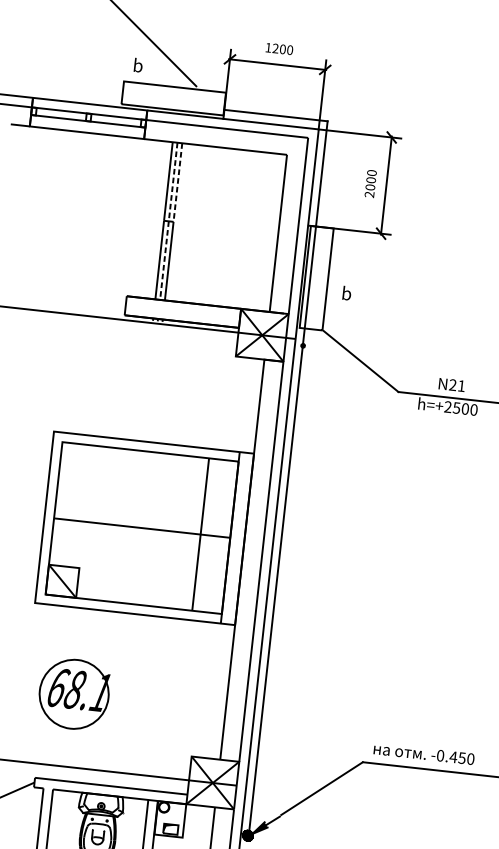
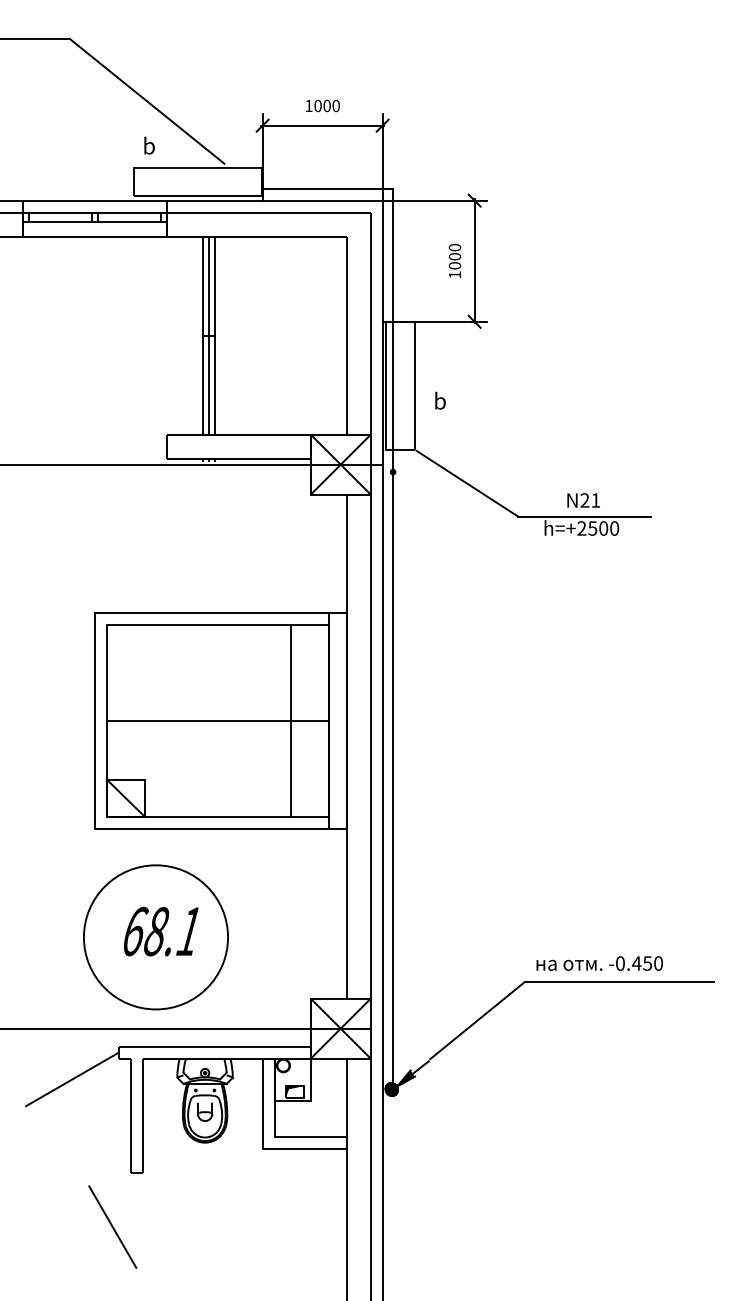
text: (275, 48) -> (317, 106), 1200 -> 1000
line: (177, 182) -> (214, 286), dashed -> solid
text: (369, 194) -> (454, 274), 2000 -> 1000
line: (168, 221) -> (208, 336), dashed -> solid
circle: (73, 694) -> (155, 937), size x1.67

